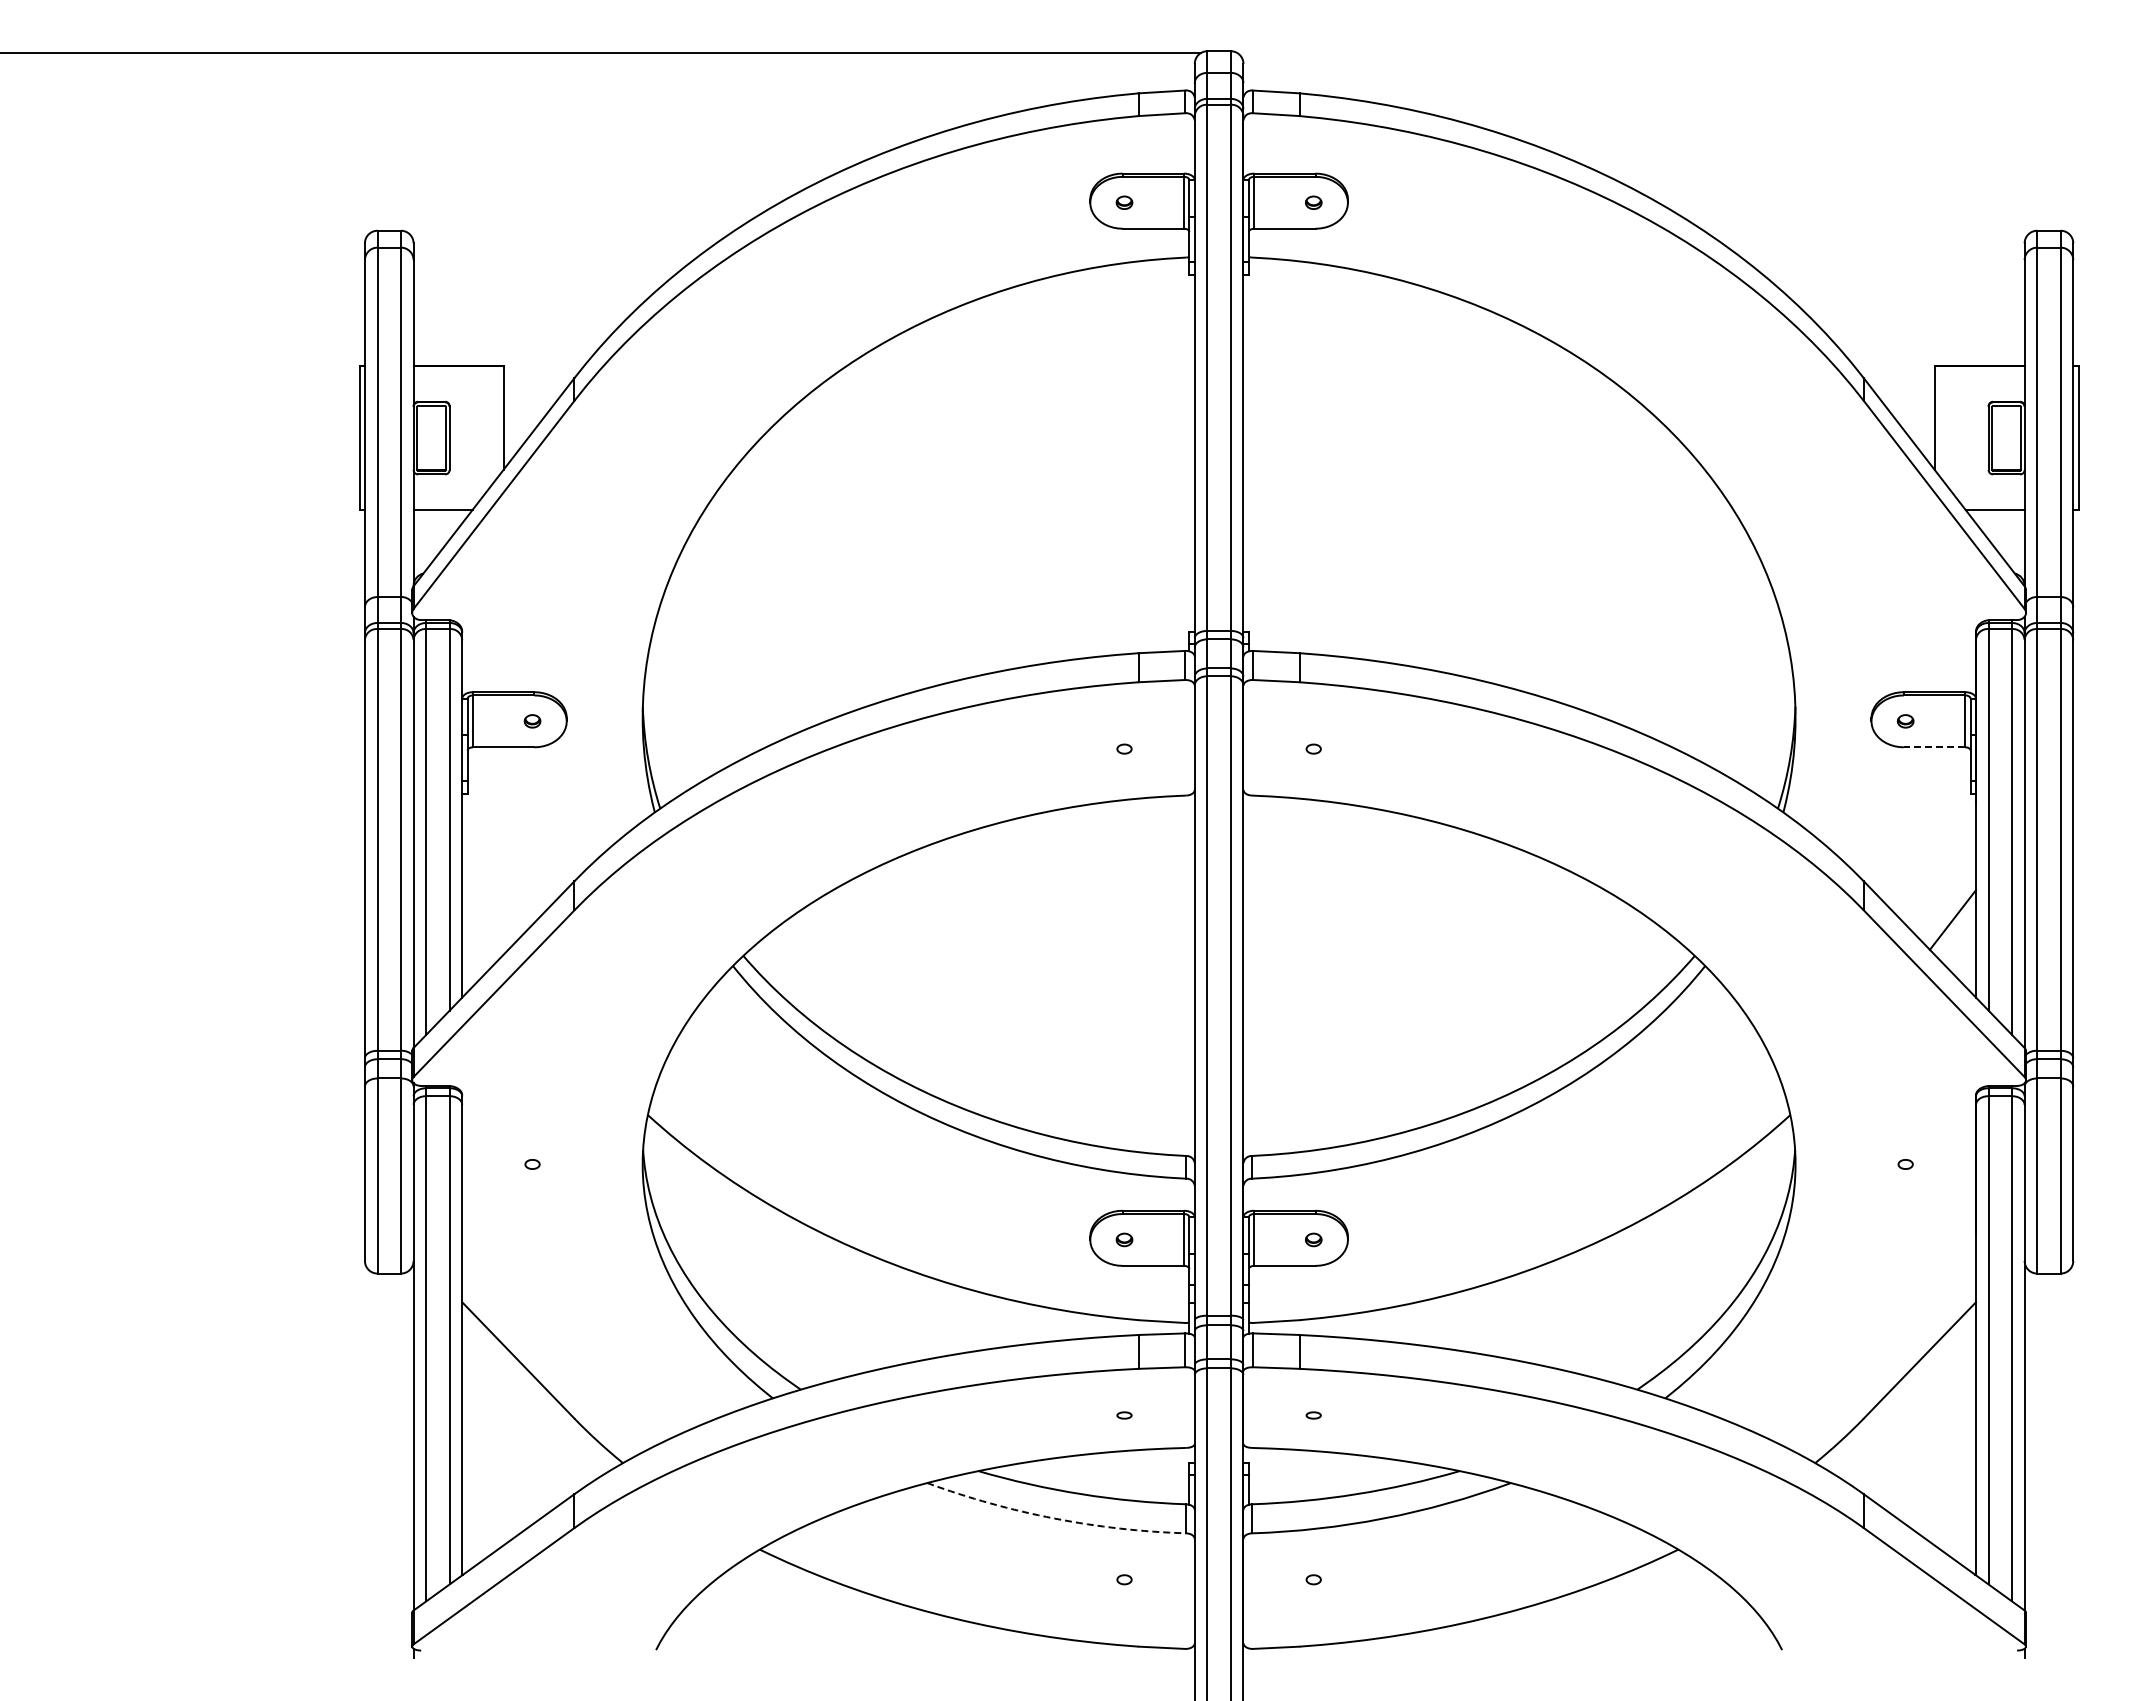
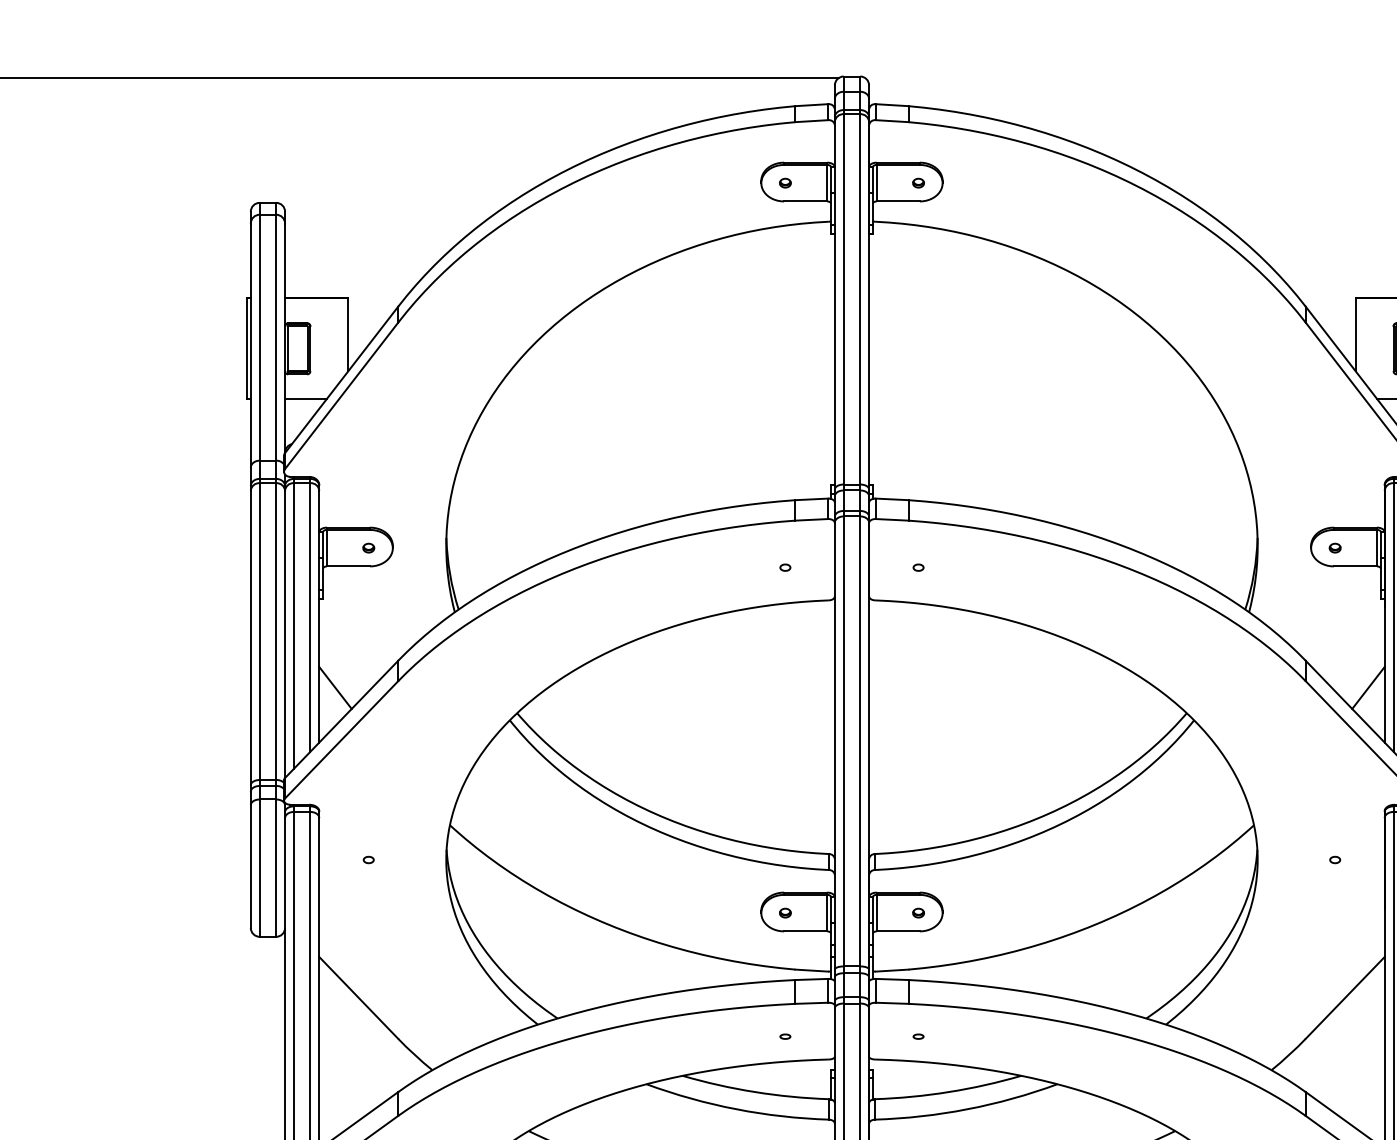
line: (1934, 747) -> (1355, 566), dashed -> solid
line: (485, 919) -> (335, 687), added
arc: (1054, 1518) -> (736, 1109), dashed -> solid

